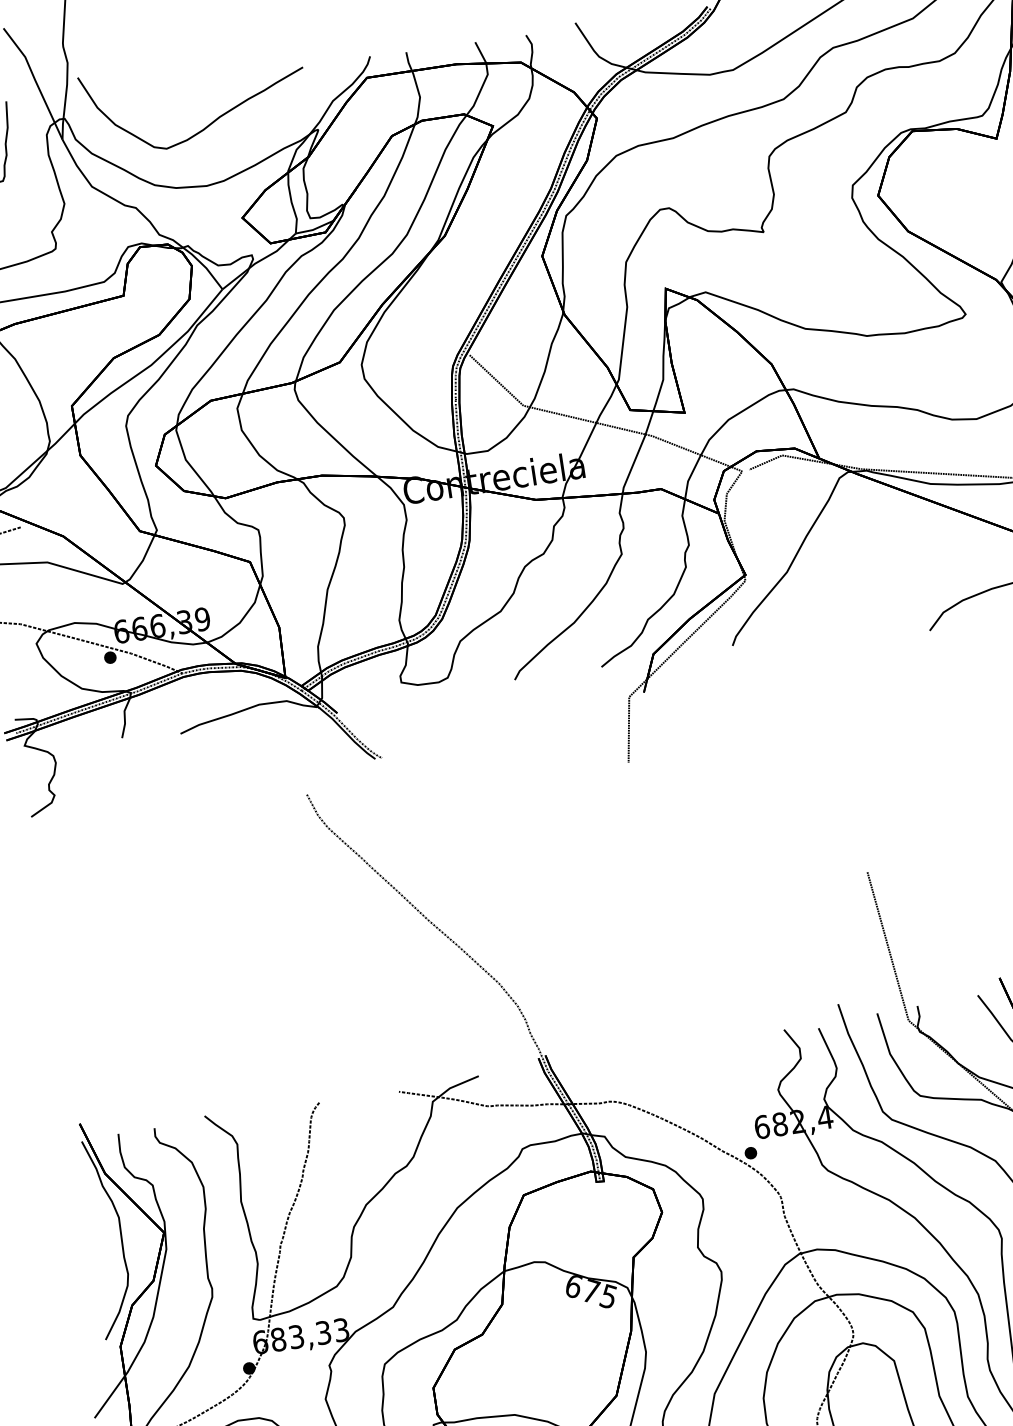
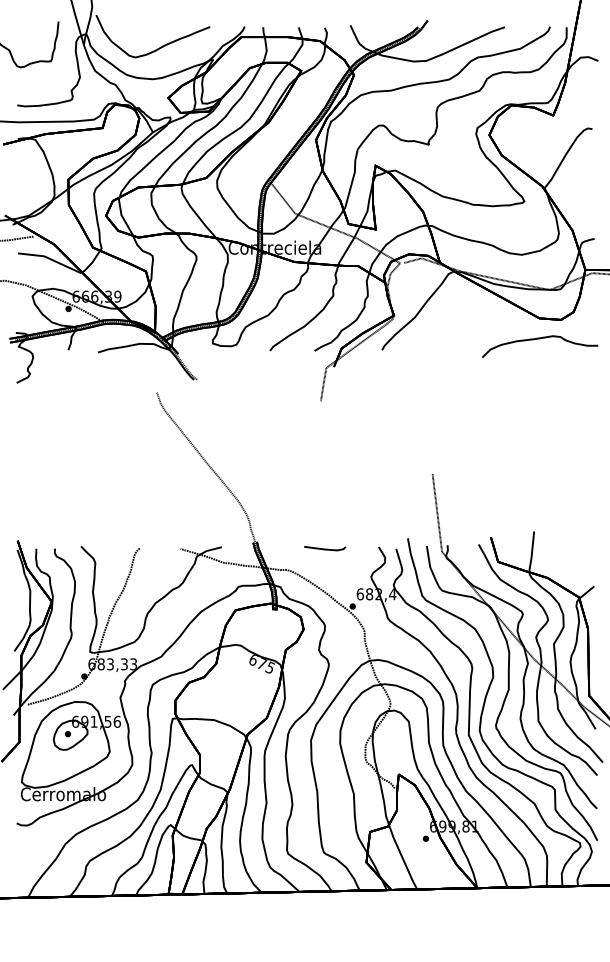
line: (680, 1048) -> (325, 548), added

